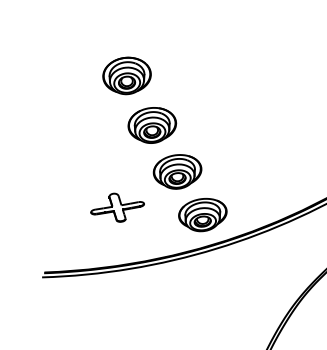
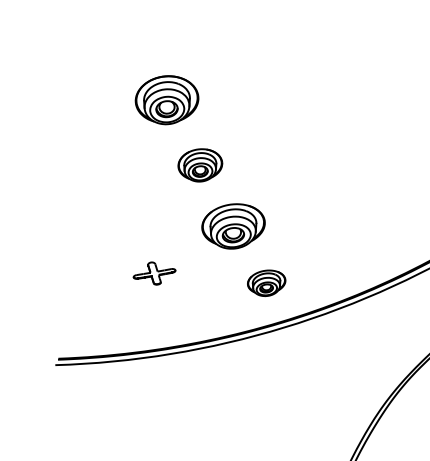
part: (152, 125) -> (200, 165), size x0.7
part: (117, 207) -> (154, 273), size x0.6
part: (202, 215) -> (266, 283), size x0.6

